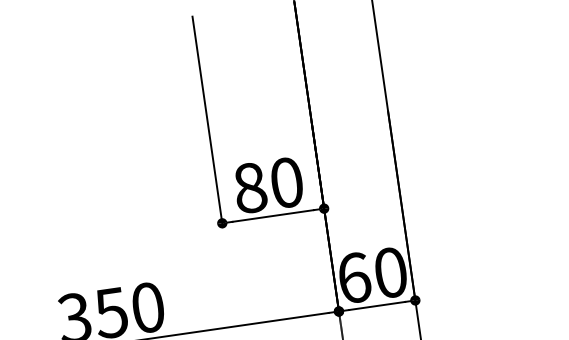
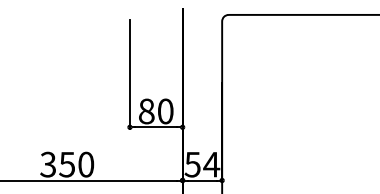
text: (372, 275) -> (202, 164), 60 -> 54

